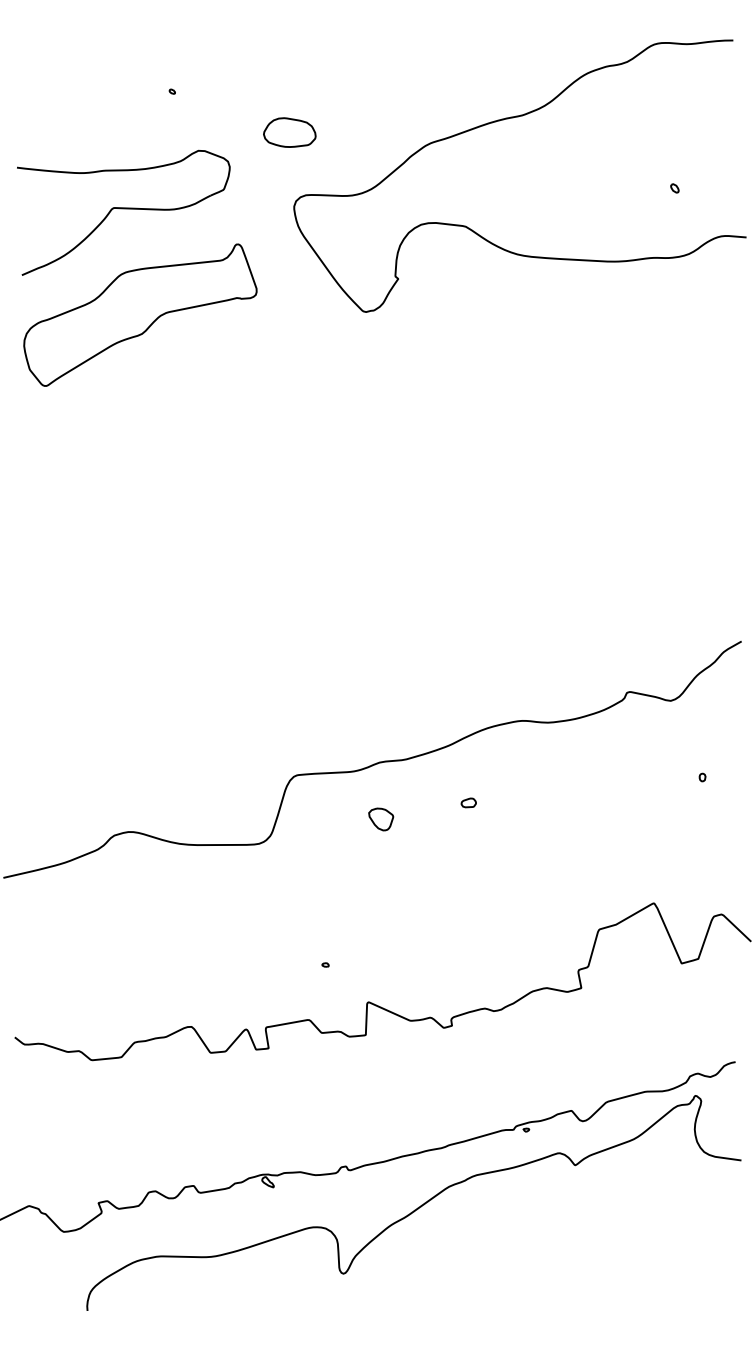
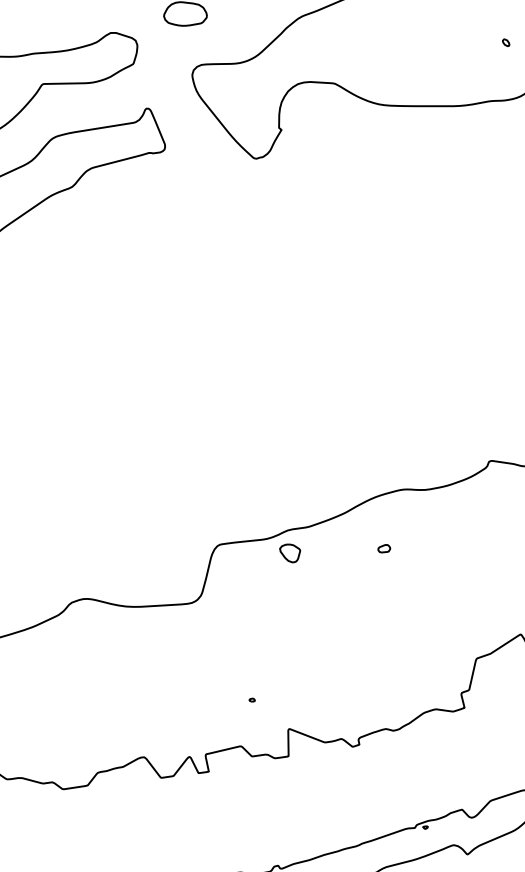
part: (468, 802) -> (383, 548), moved
part: (381, 819) -> (290, 553), moved

